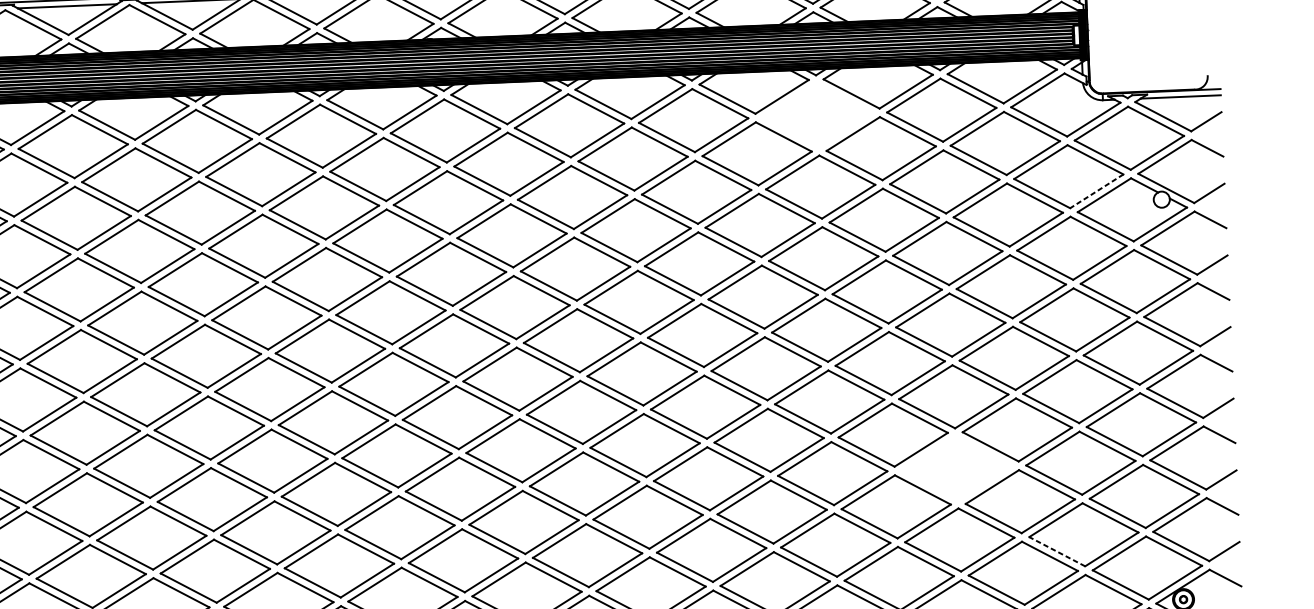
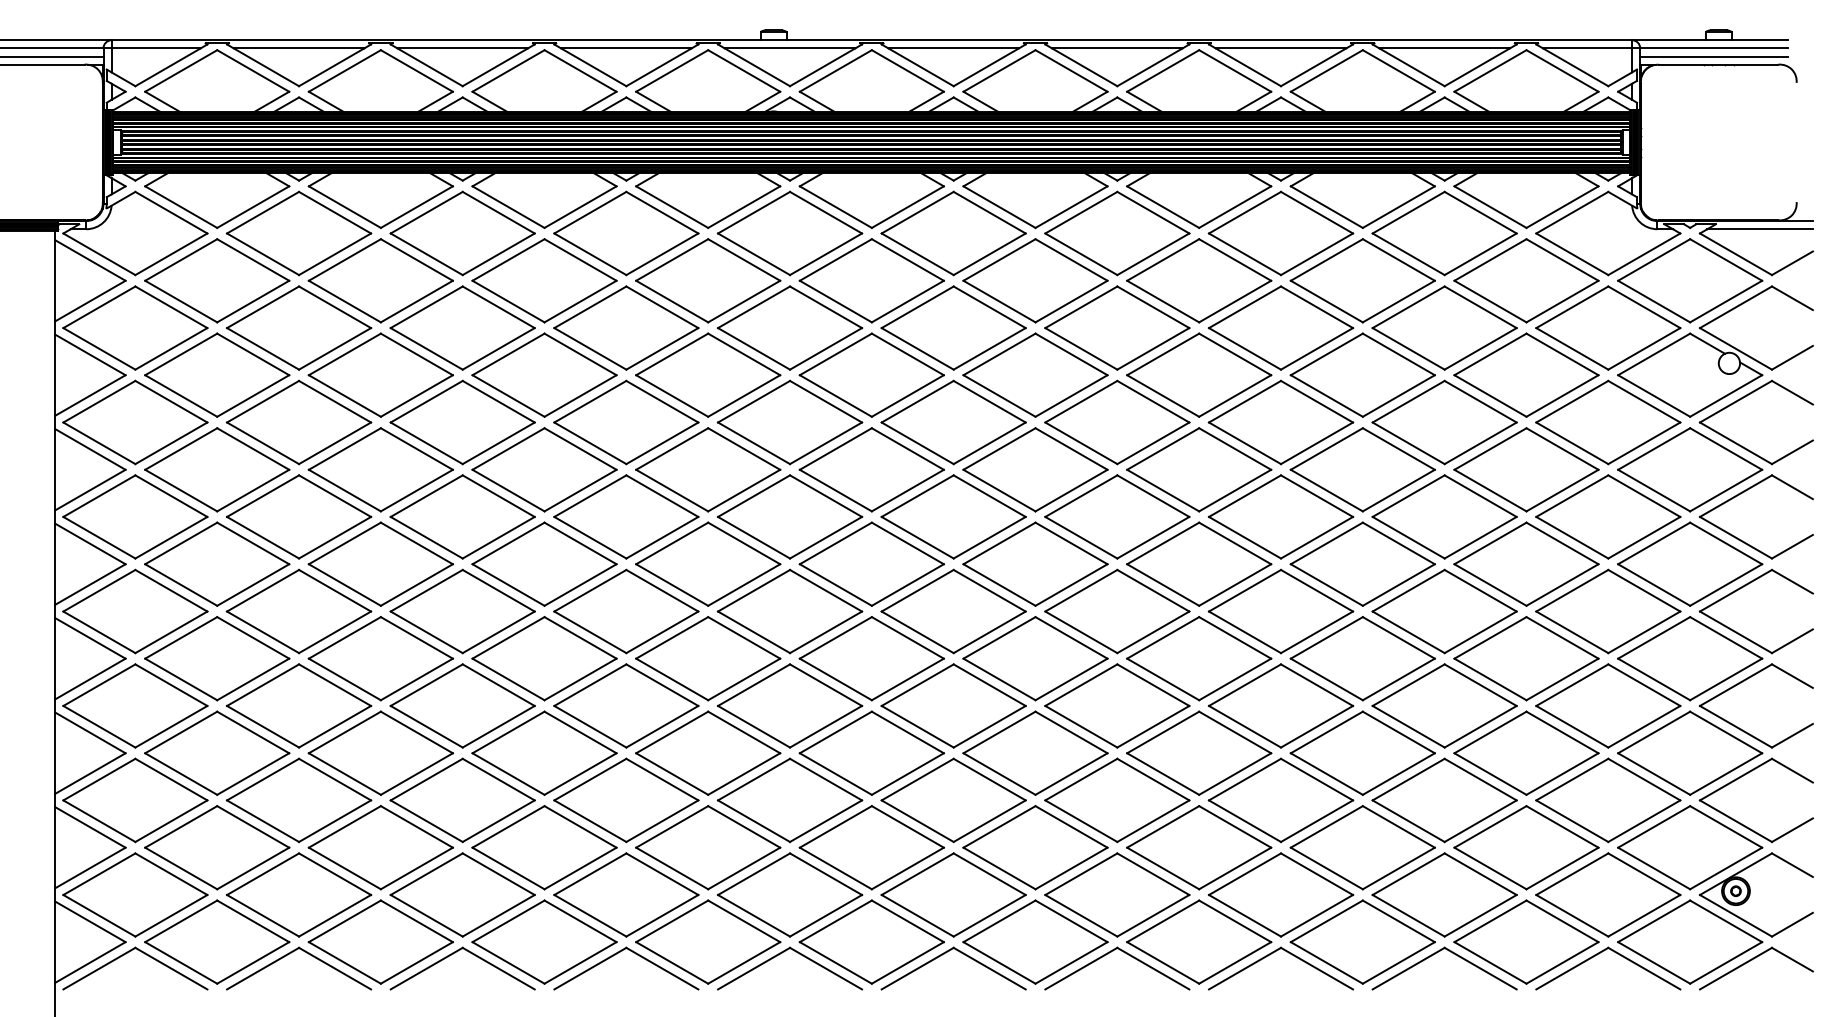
part: (817, 115) -> (1280, 233), added
line: (1096, 191) -> (1644, 348), dashed -> solid
part: (956, 468) -> (1444, 705), added
line: (1057, 551) -> (1572, 821), dashed -> solid

